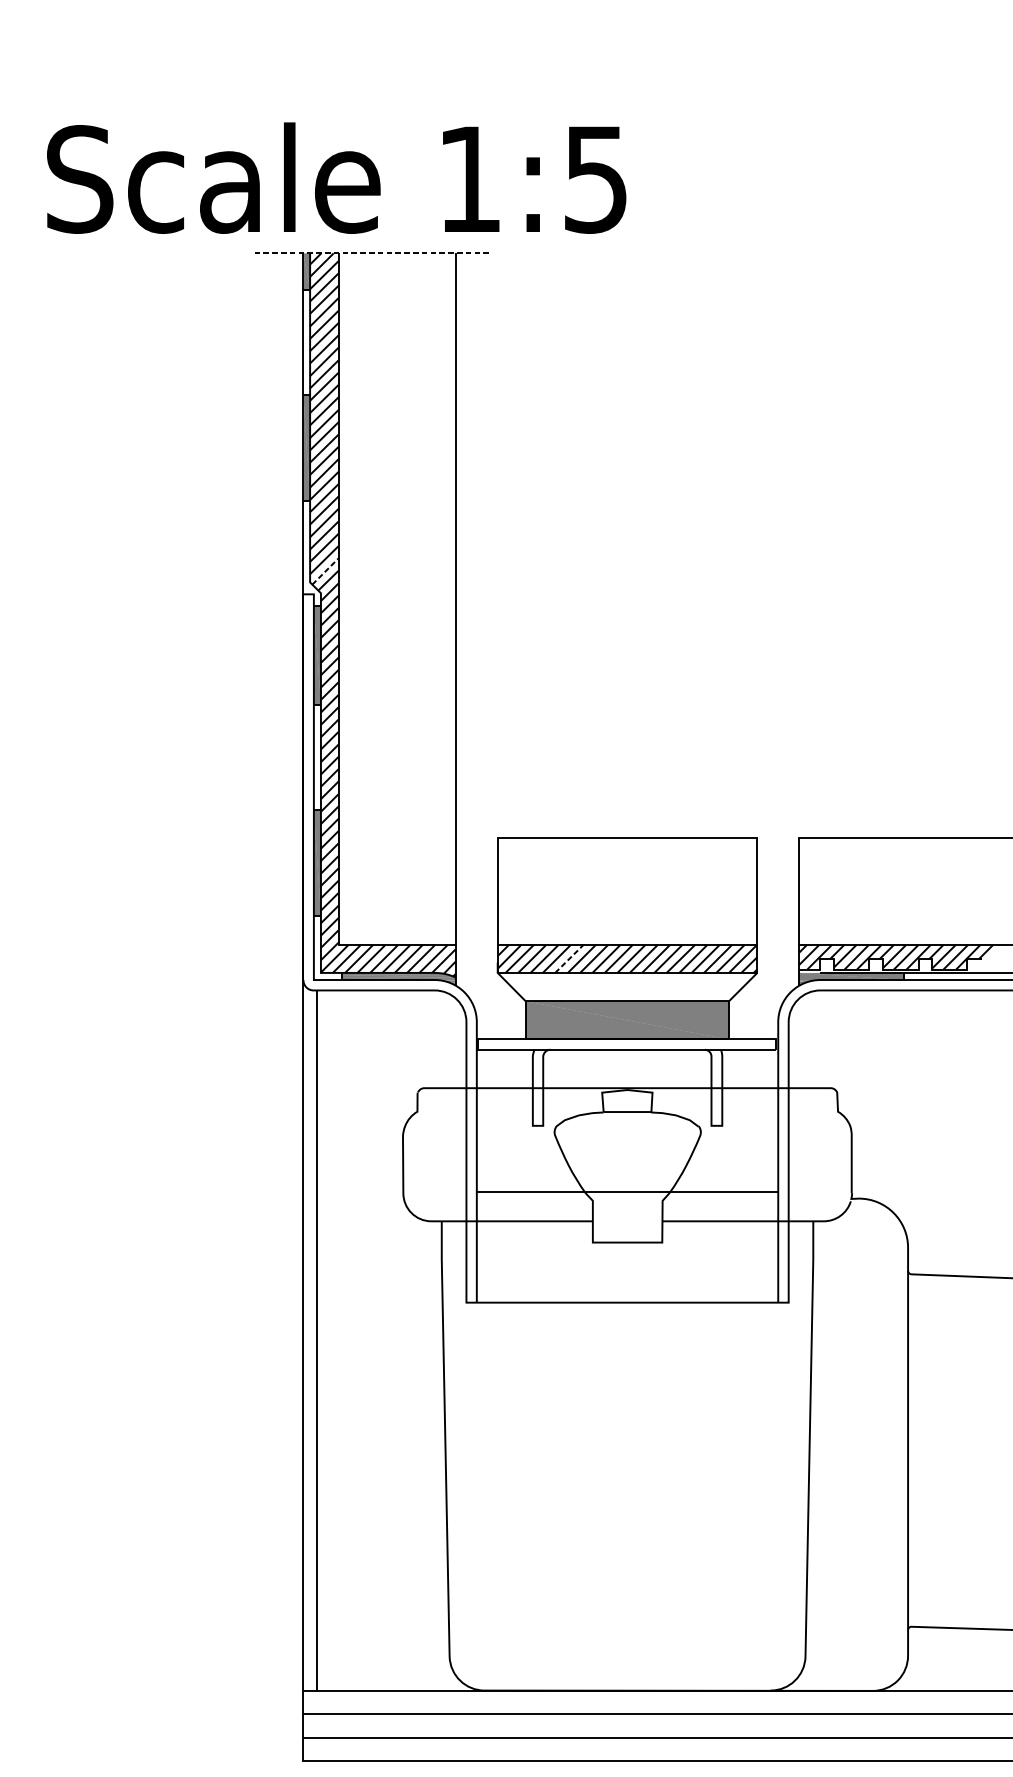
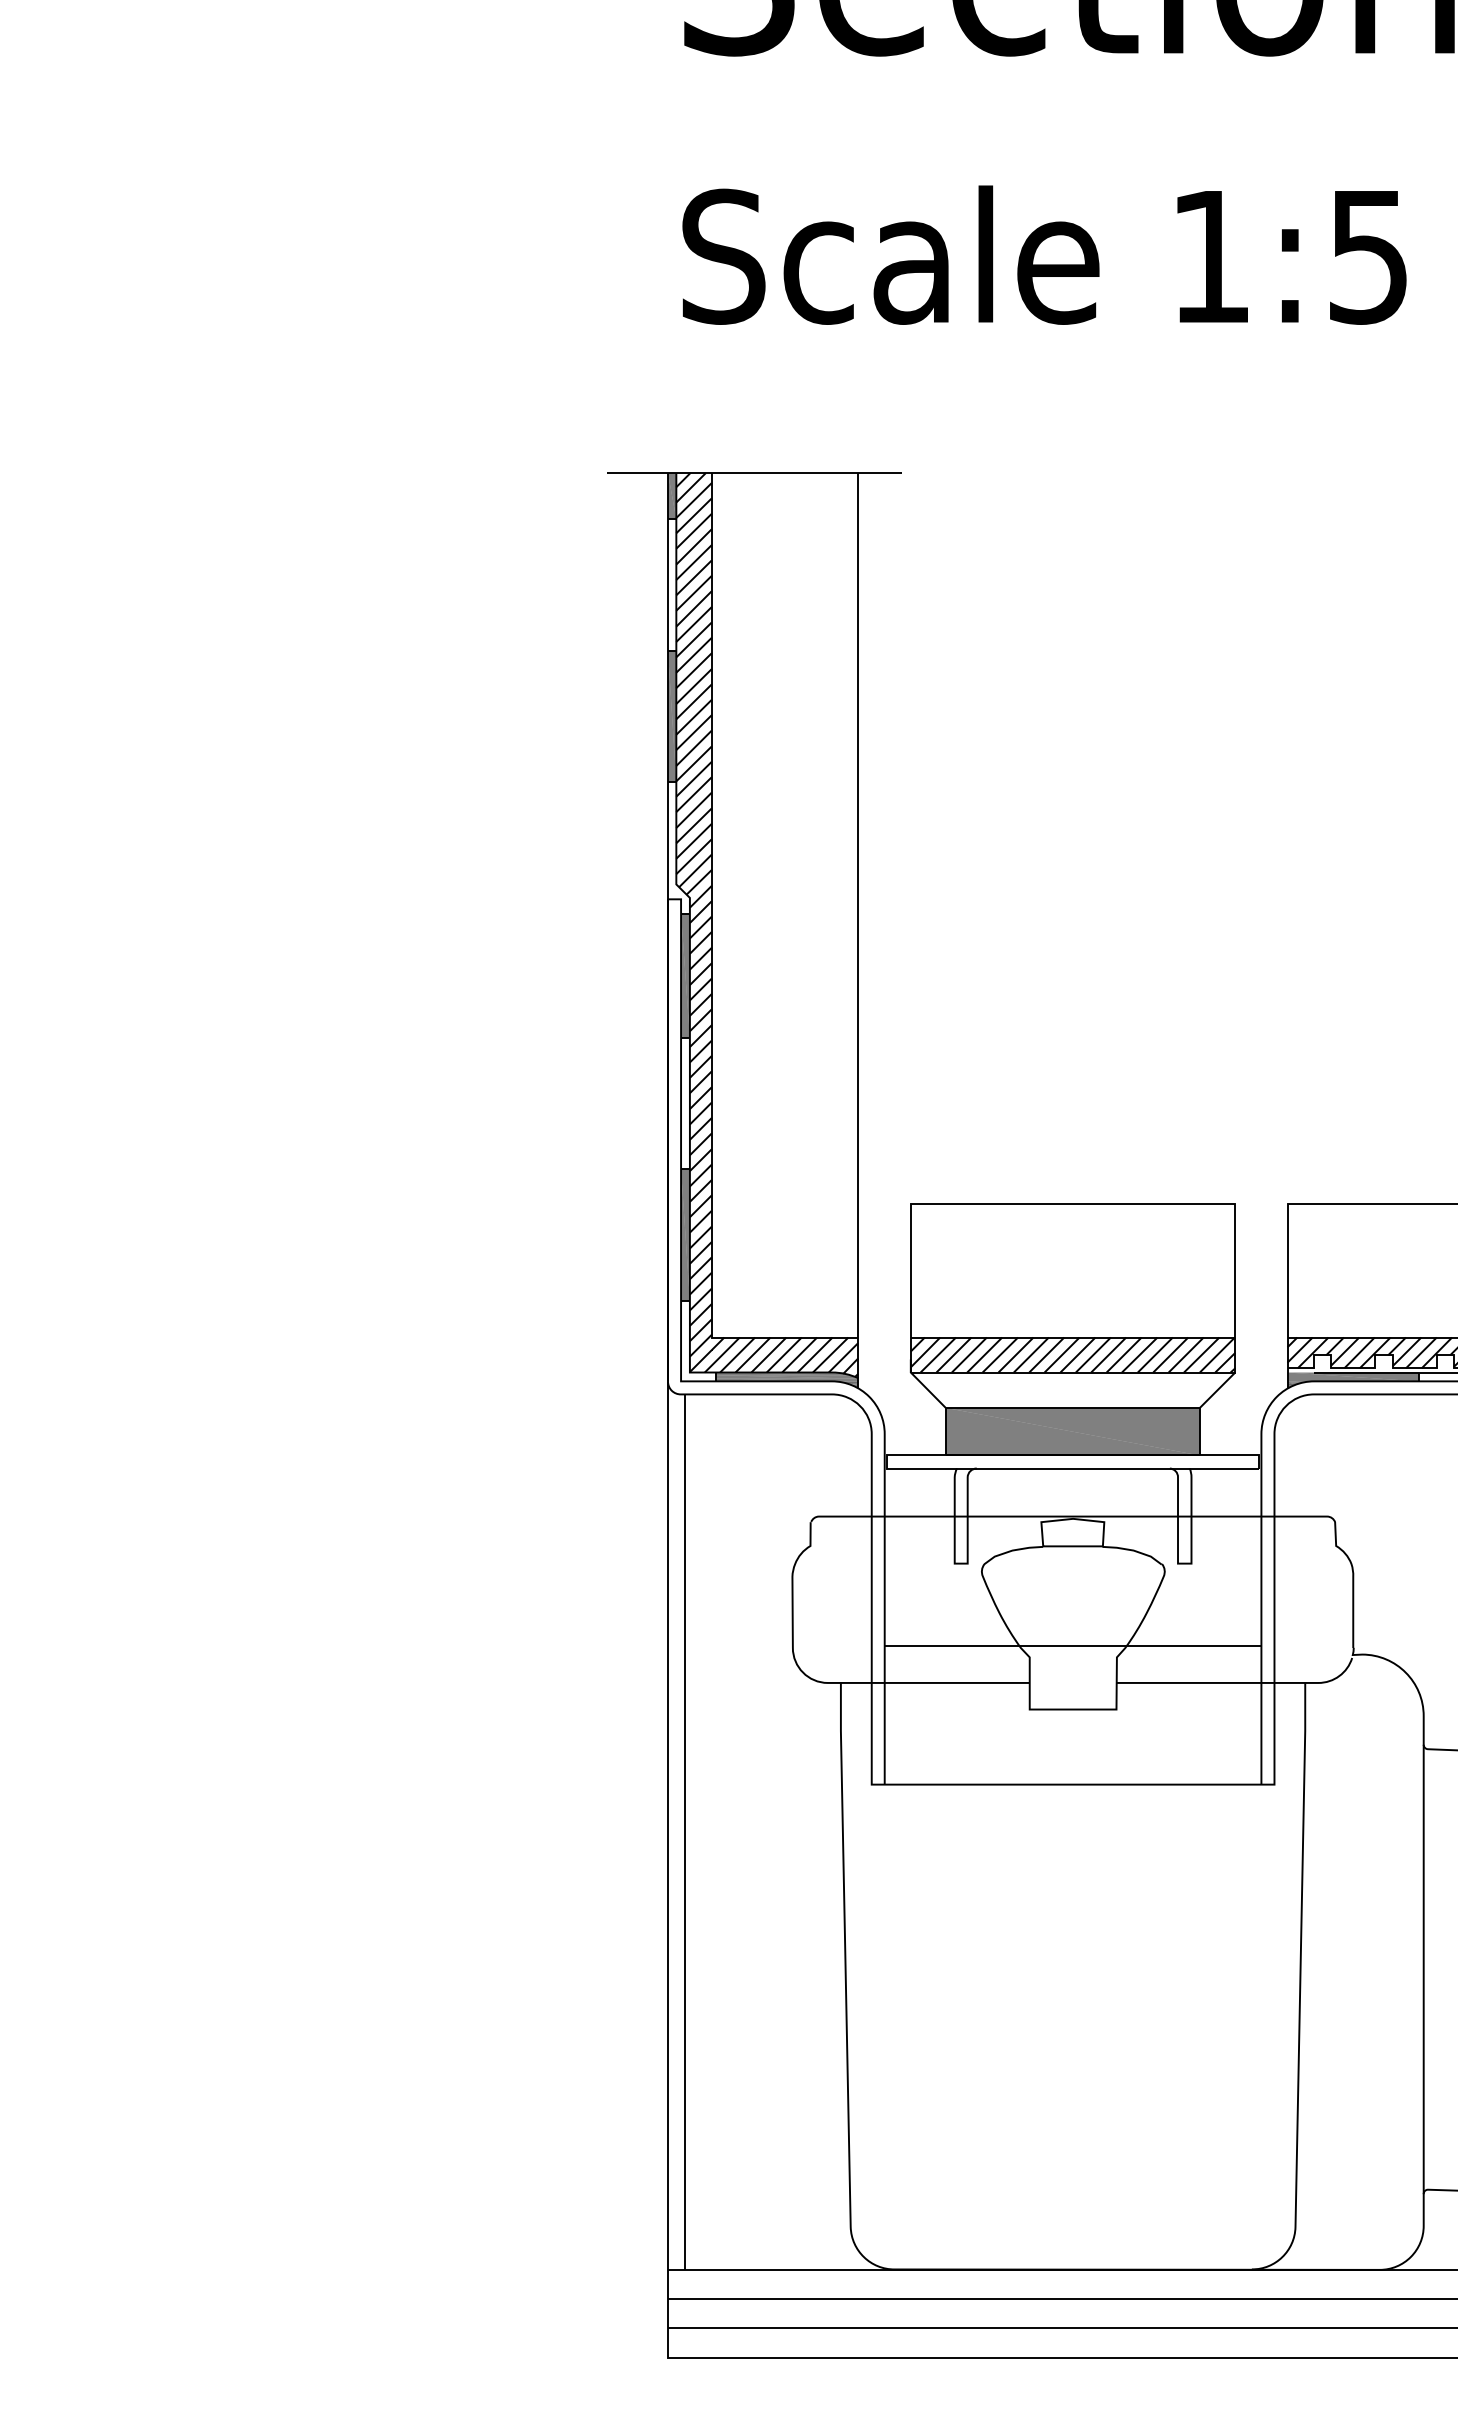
text: (336, 177) -> (1044, 254), moved
line: (372, 253) -> (754, 473), dashed -> solid
line: (325, 571) -> (695, 870), dashed -> solid
line: (569, 959) -> (1000, 1355), dashed -> solid

